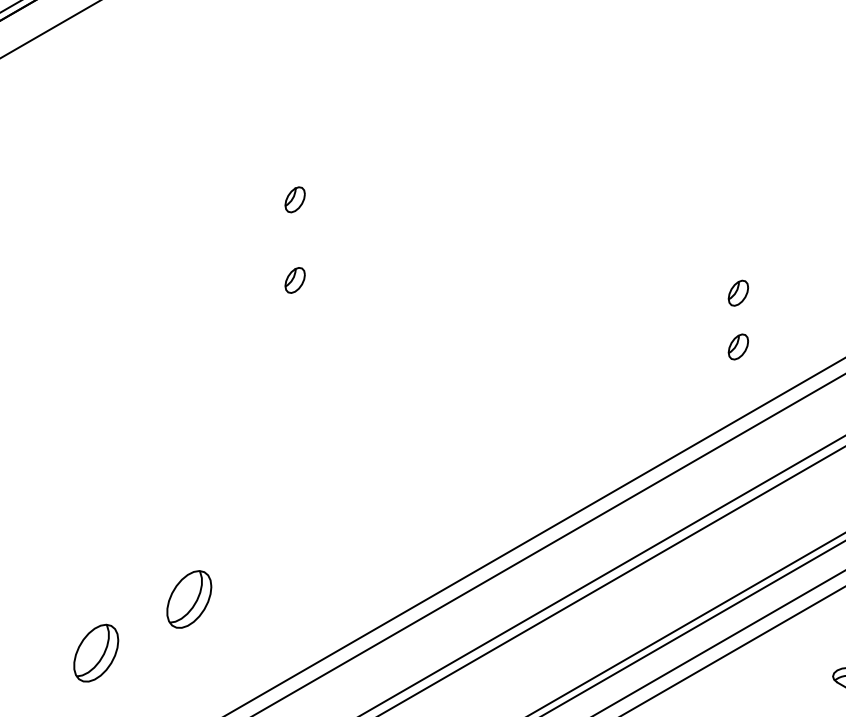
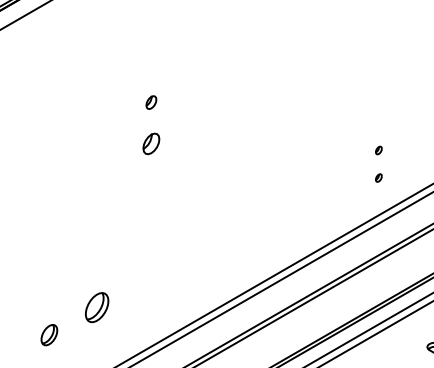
part: (295, 279) -> (151, 143), size x1.6
part: (737, 293) -> (378, 150), size x0.6
part: (737, 345) -> (378, 177), size x0.6
part: (96, 651) -> (49, 334), size x0.7

